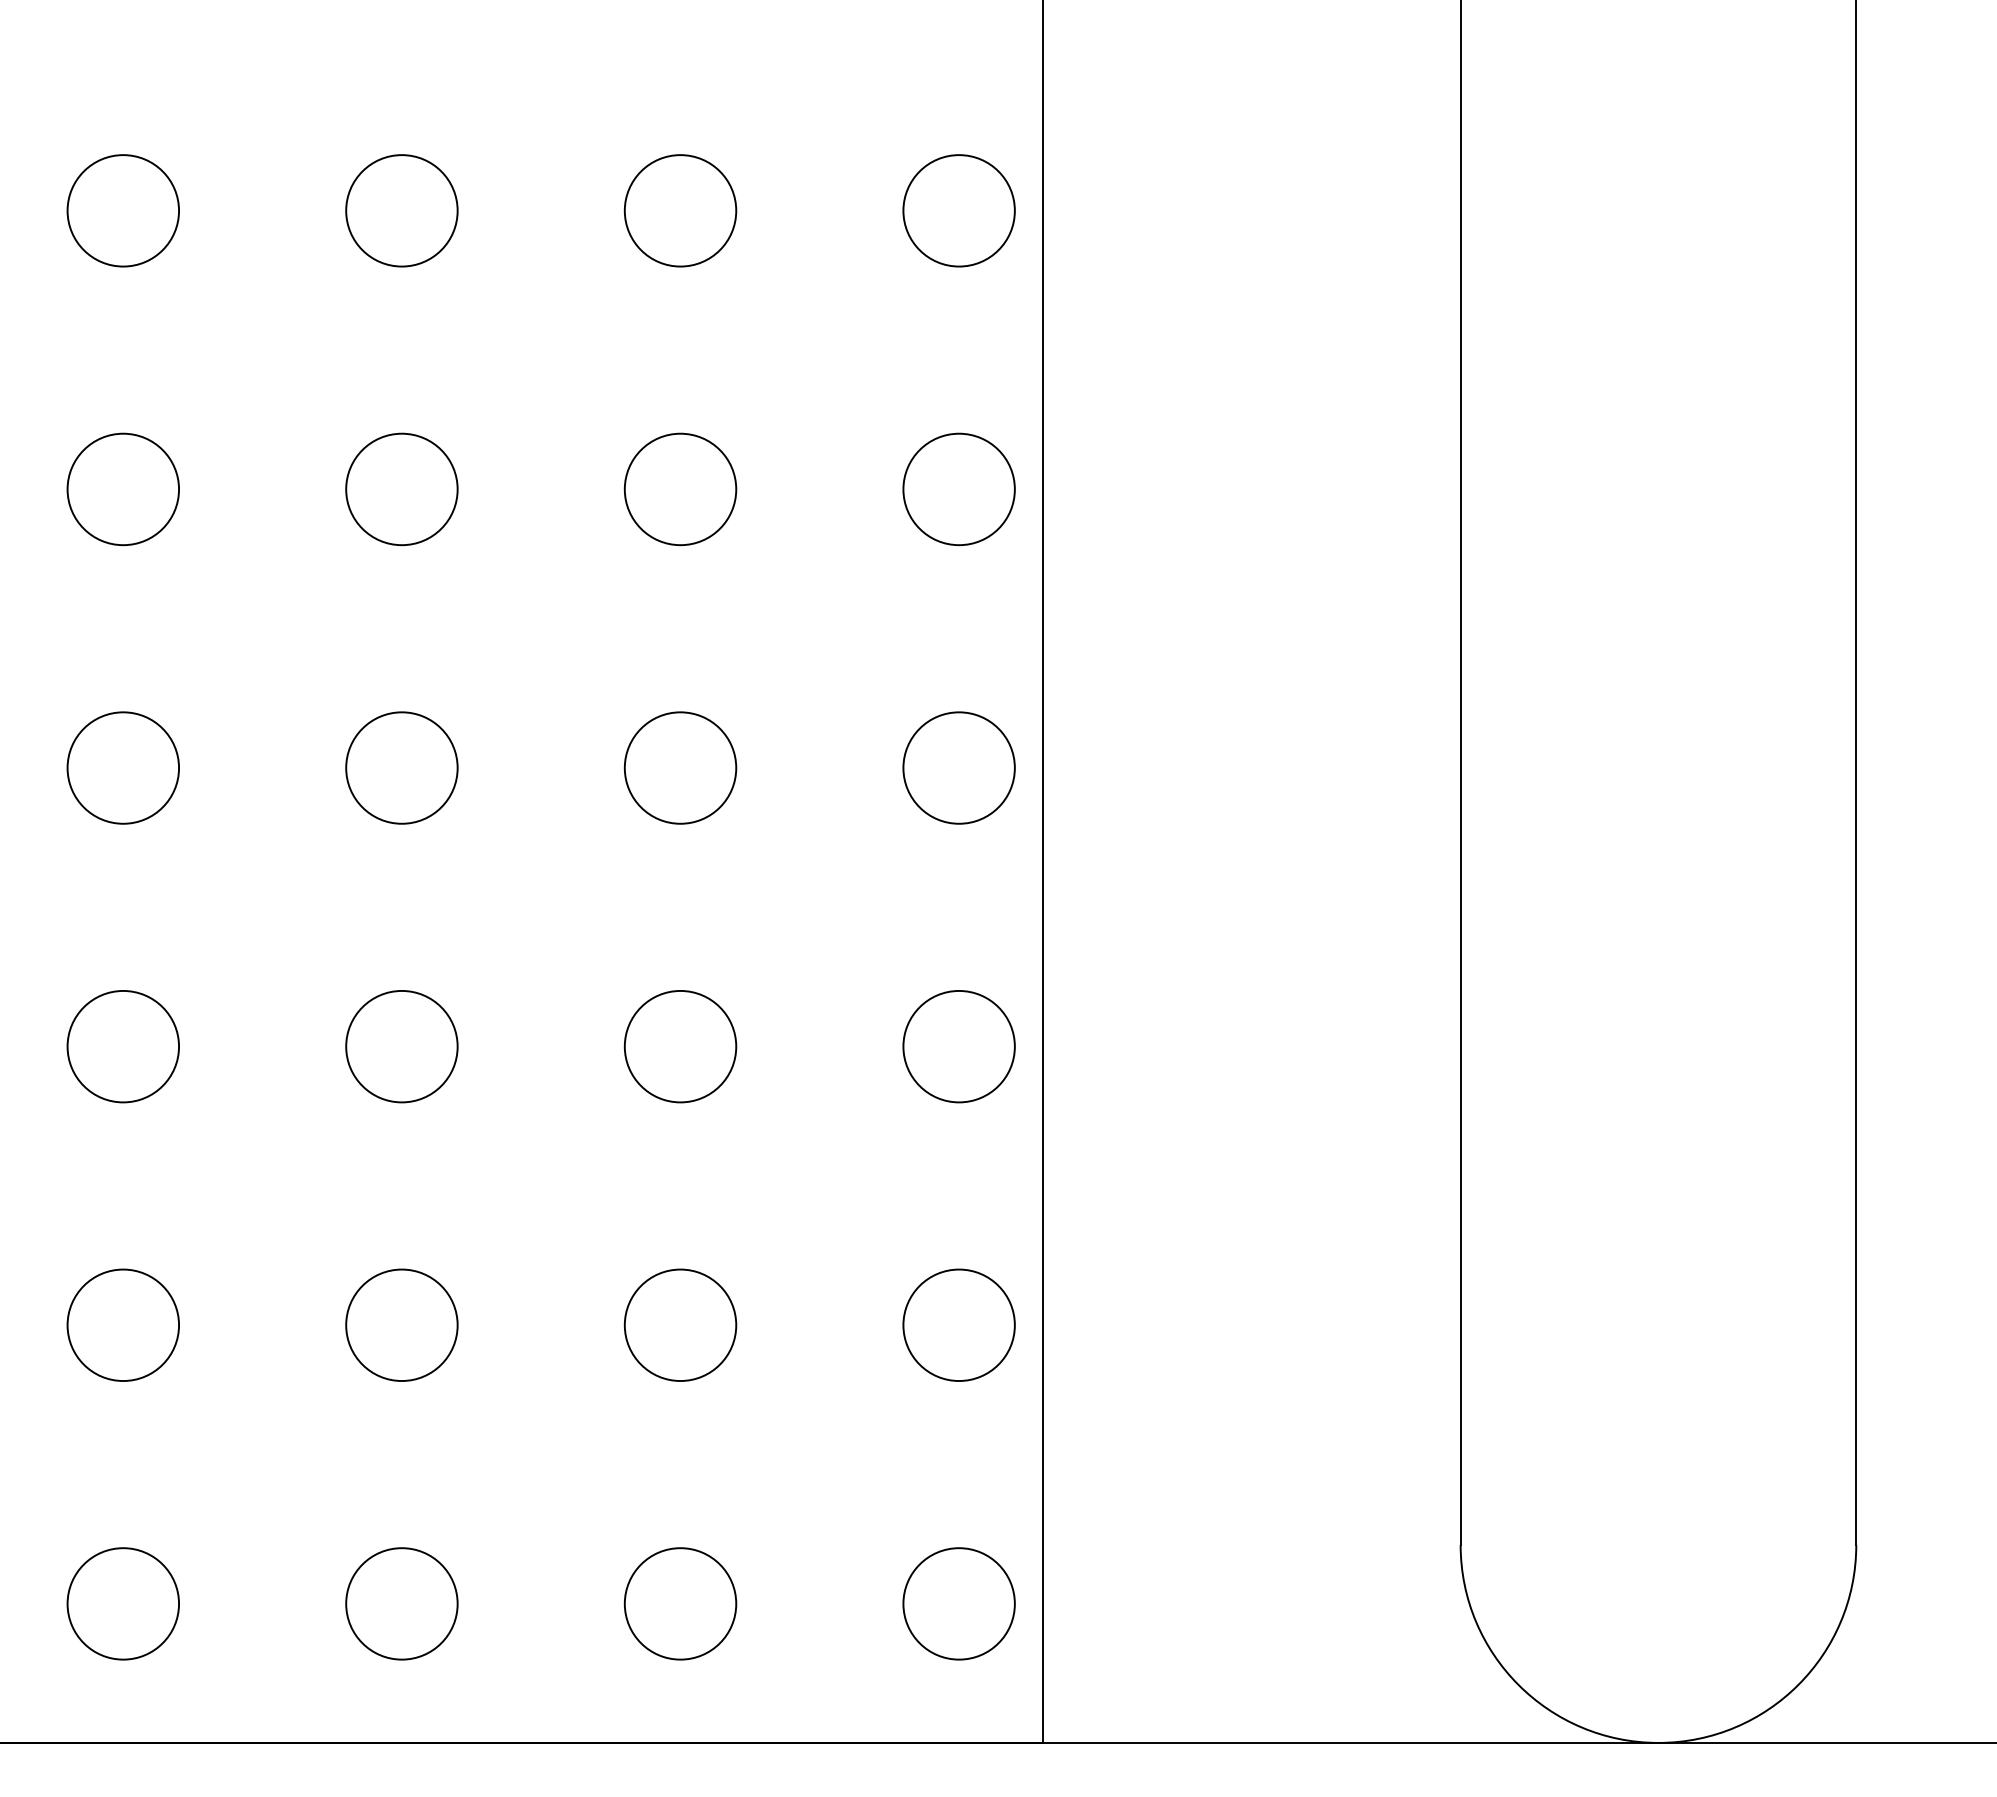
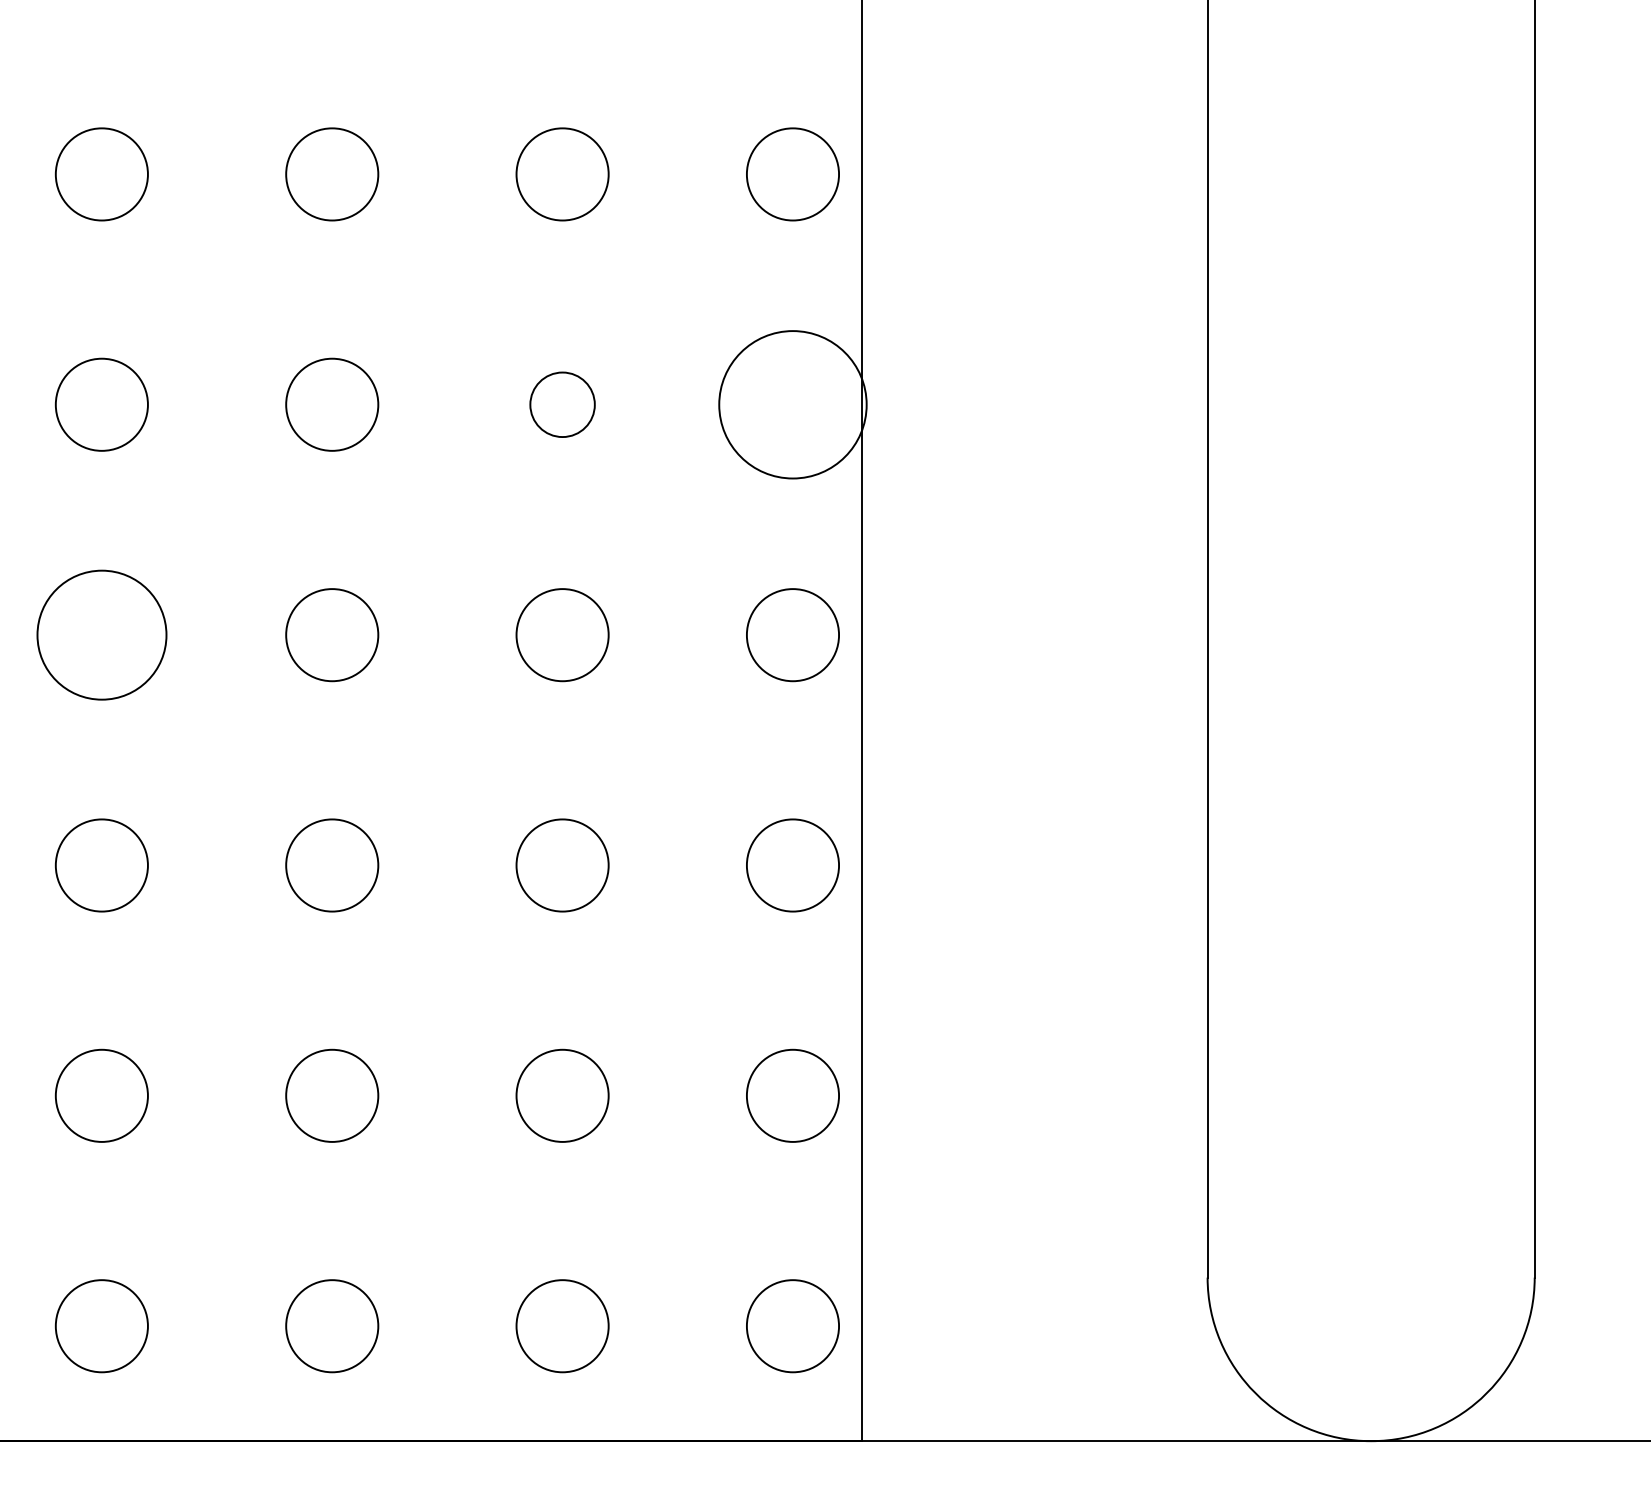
circle: (680, 489) -> (562, 404), size x0.7
circle: (958, 489) -> (792, 404), size x1.6
circle: (122, 767) -> (101, 634), size x1.4

